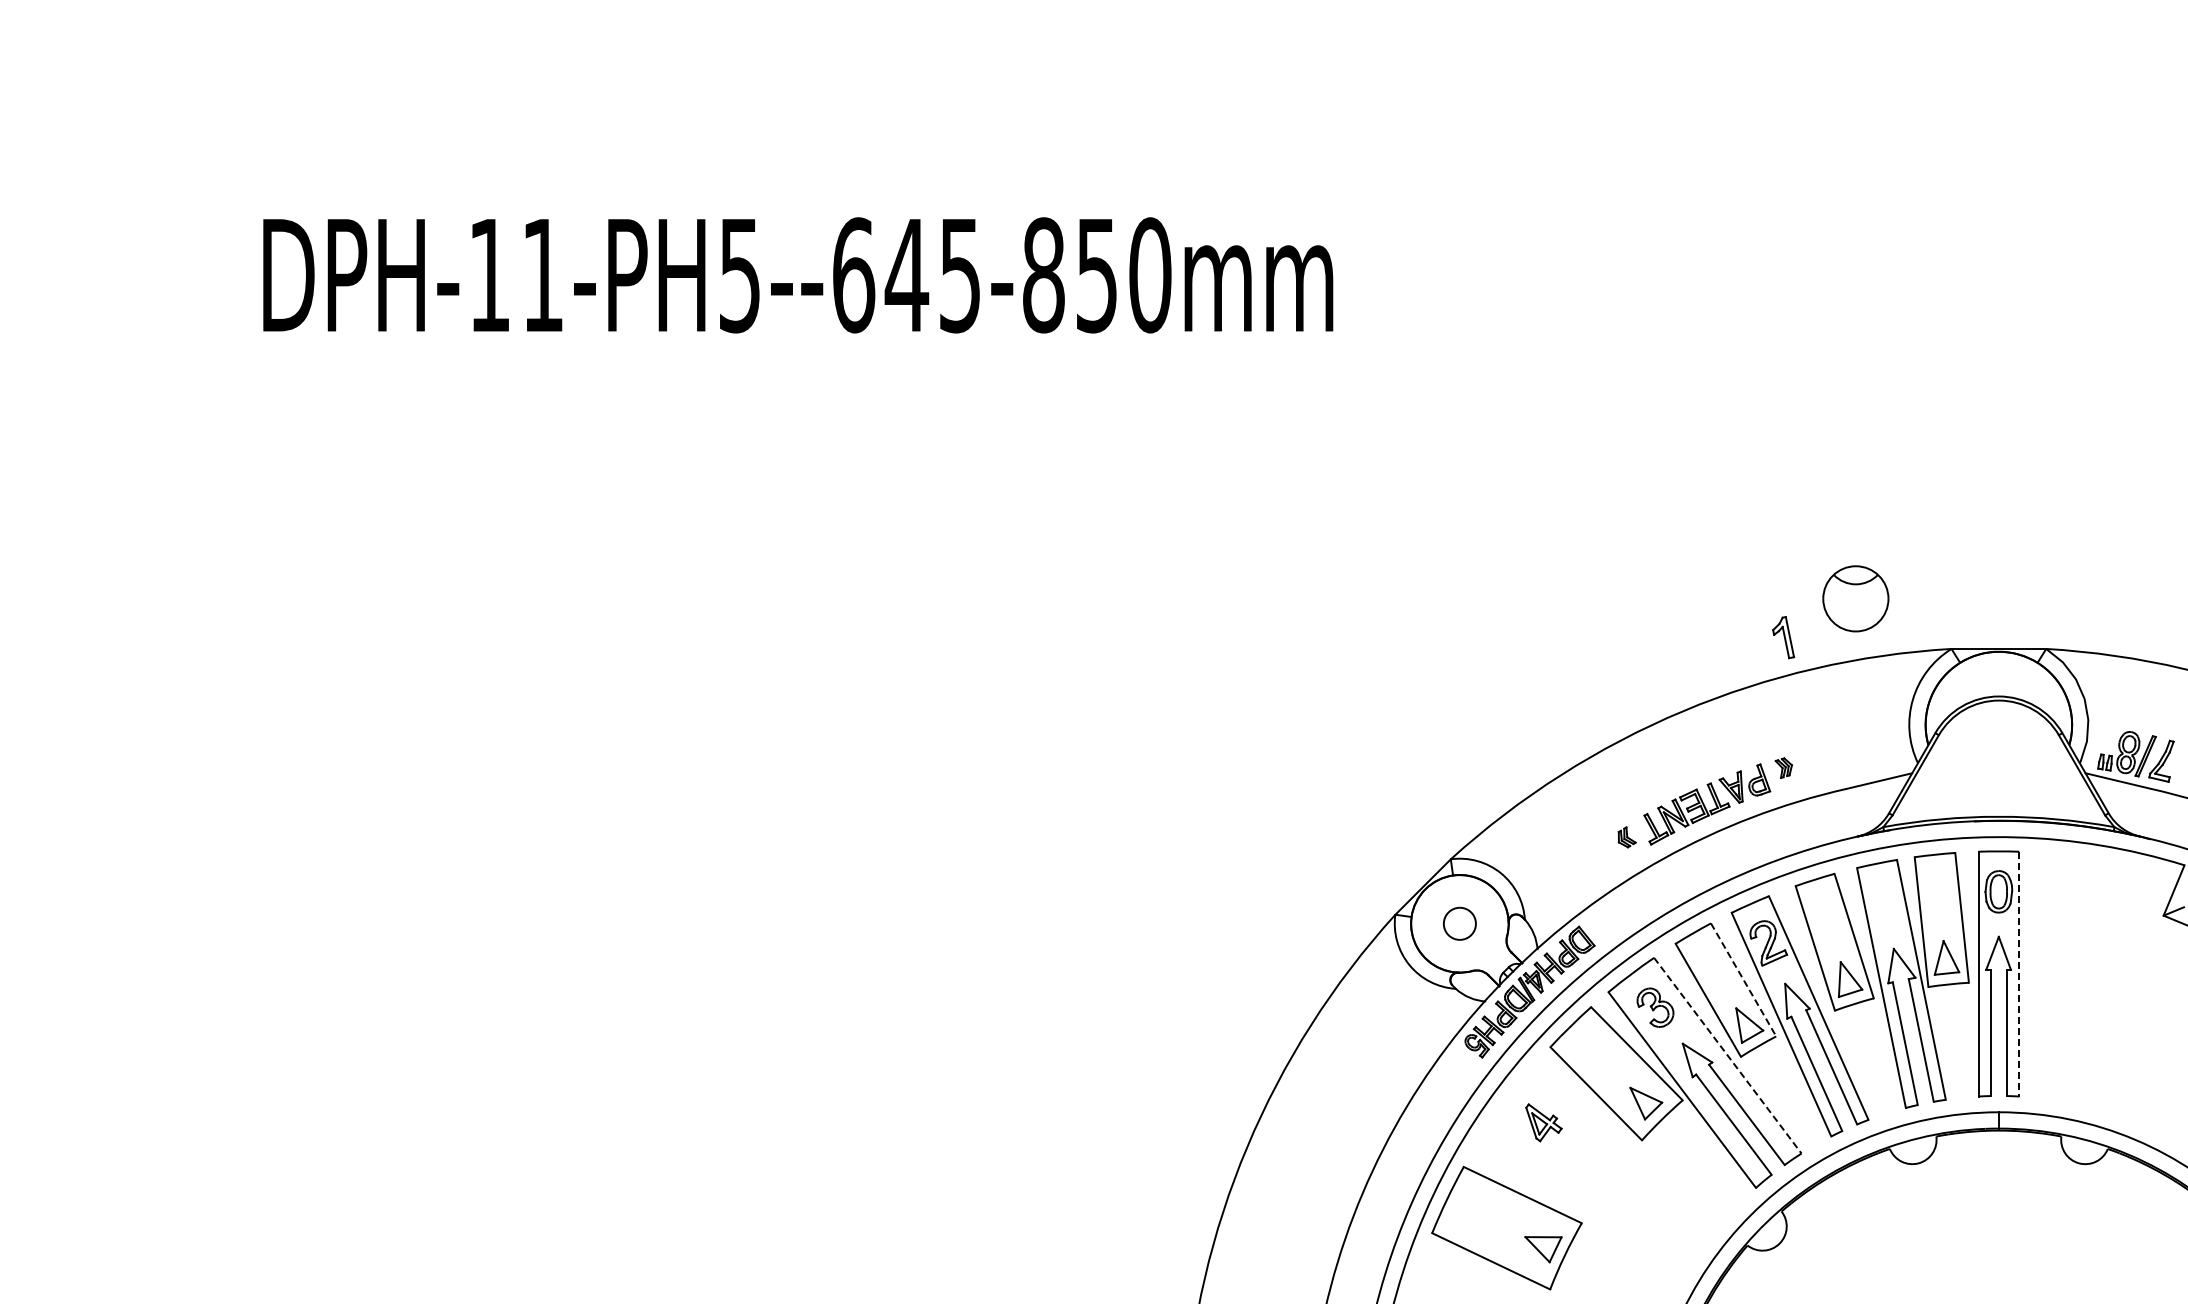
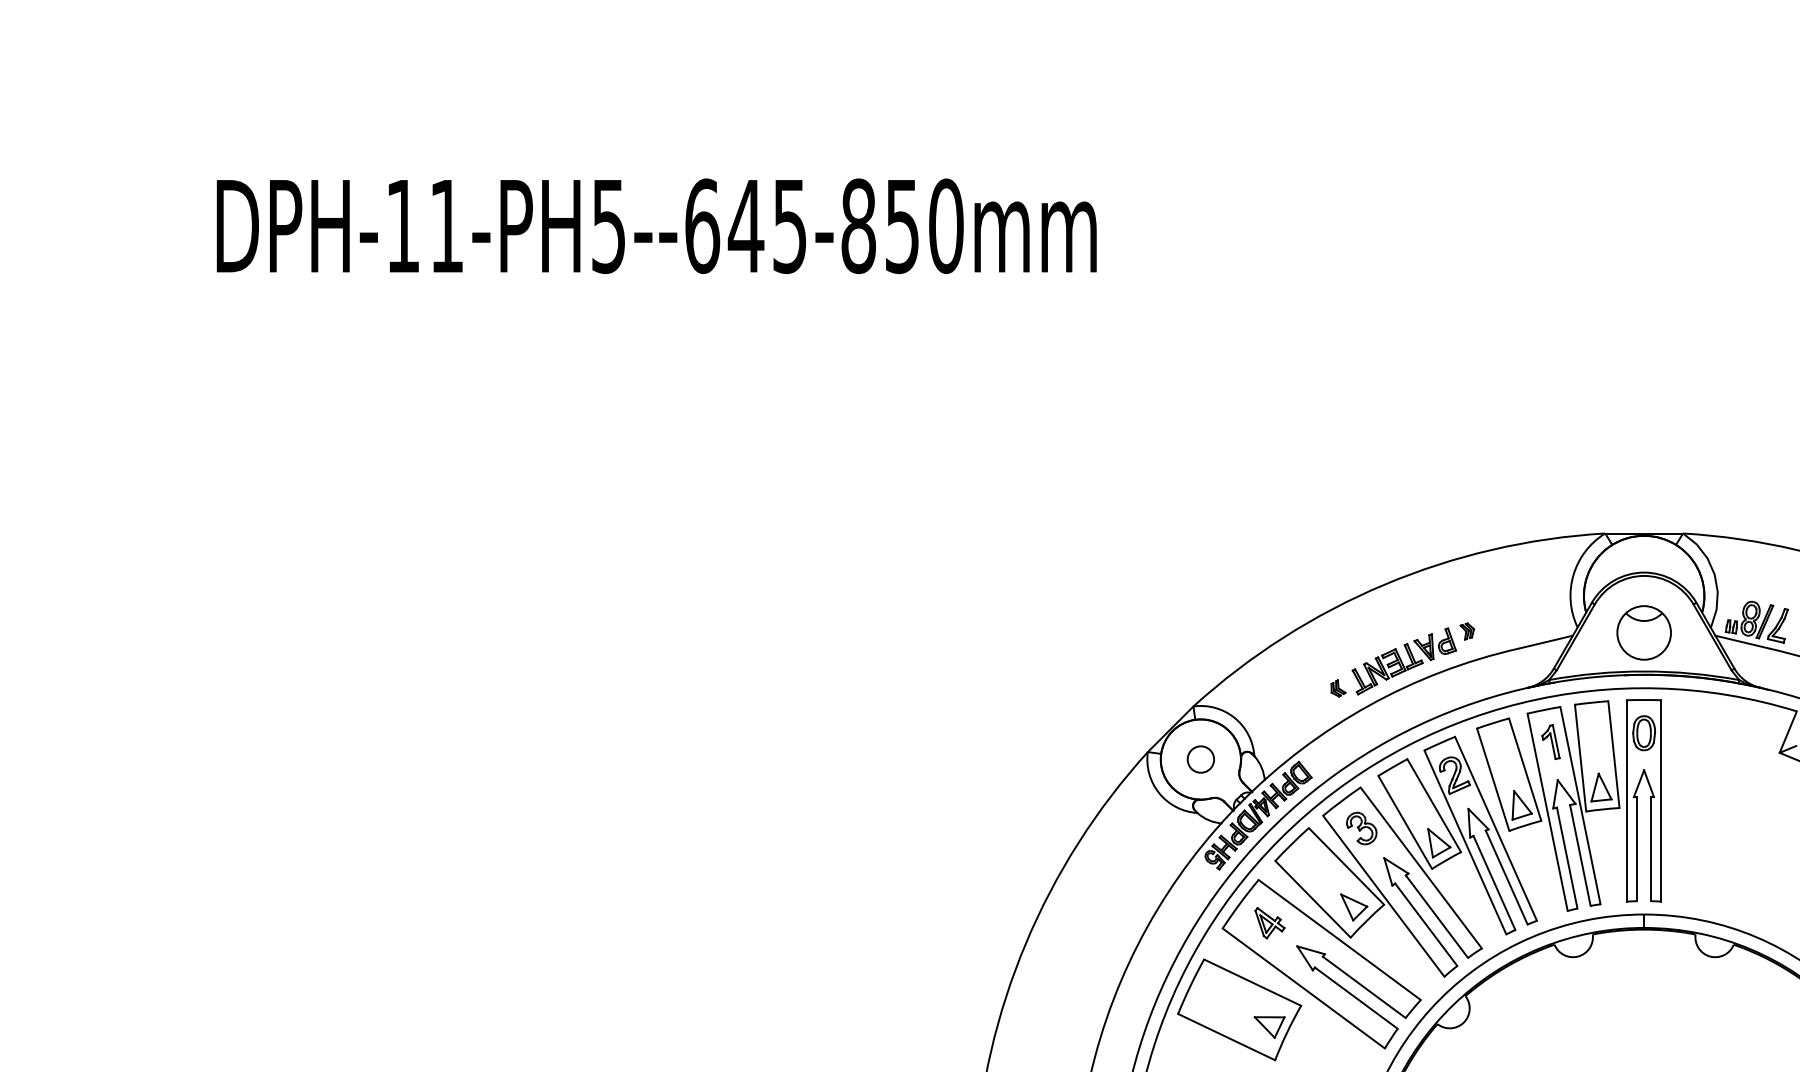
part: (1855, 598) -> (1643, 632), moved
part: (1783, 637) -> (1550, 742), moved
line: (2019, 974) -> (1661, 801), dashed -> solid
line: (1743, 980) -> (1434, 806), dashed -> solid
line: (1727, 1055) -> (1420, 867), dashed -> solid
part: (1611, 1167) -> (1325, 959), added

